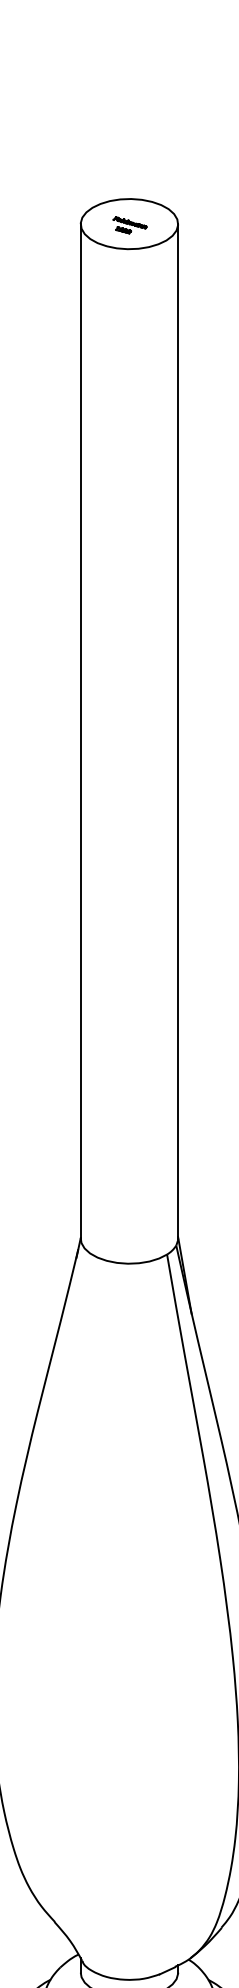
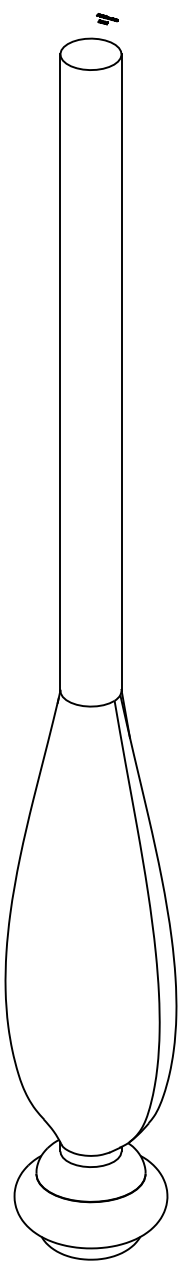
part: (130, 225) -> (107, 19), moved

